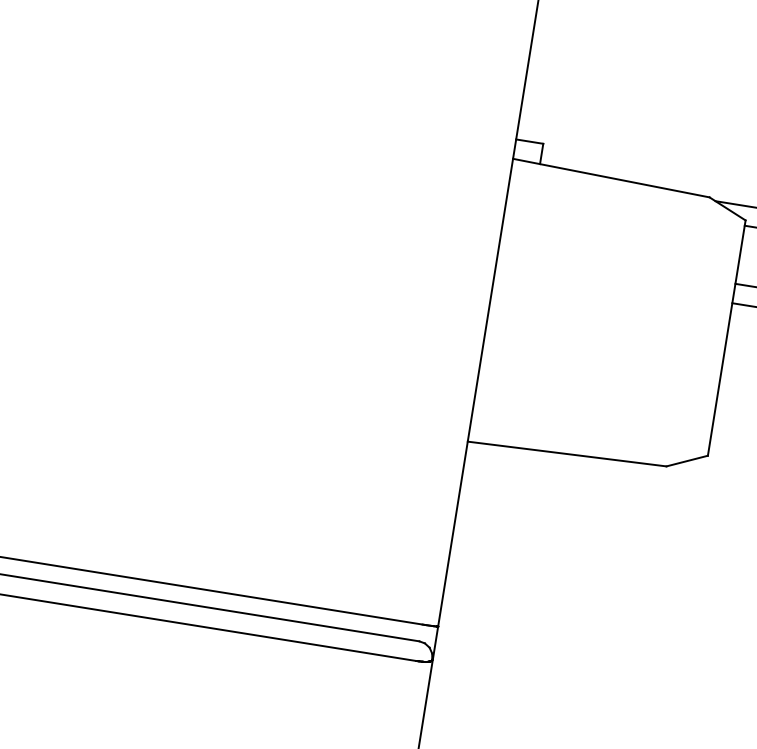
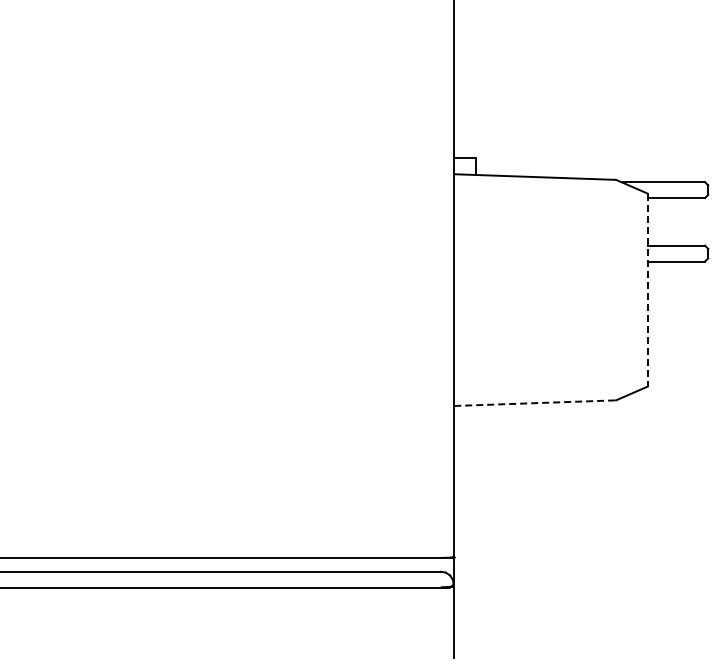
line: (726, 338) -> (647, 290), solid -> dashed
line: (567, 454) -> (535, 403), solid -> dashed

